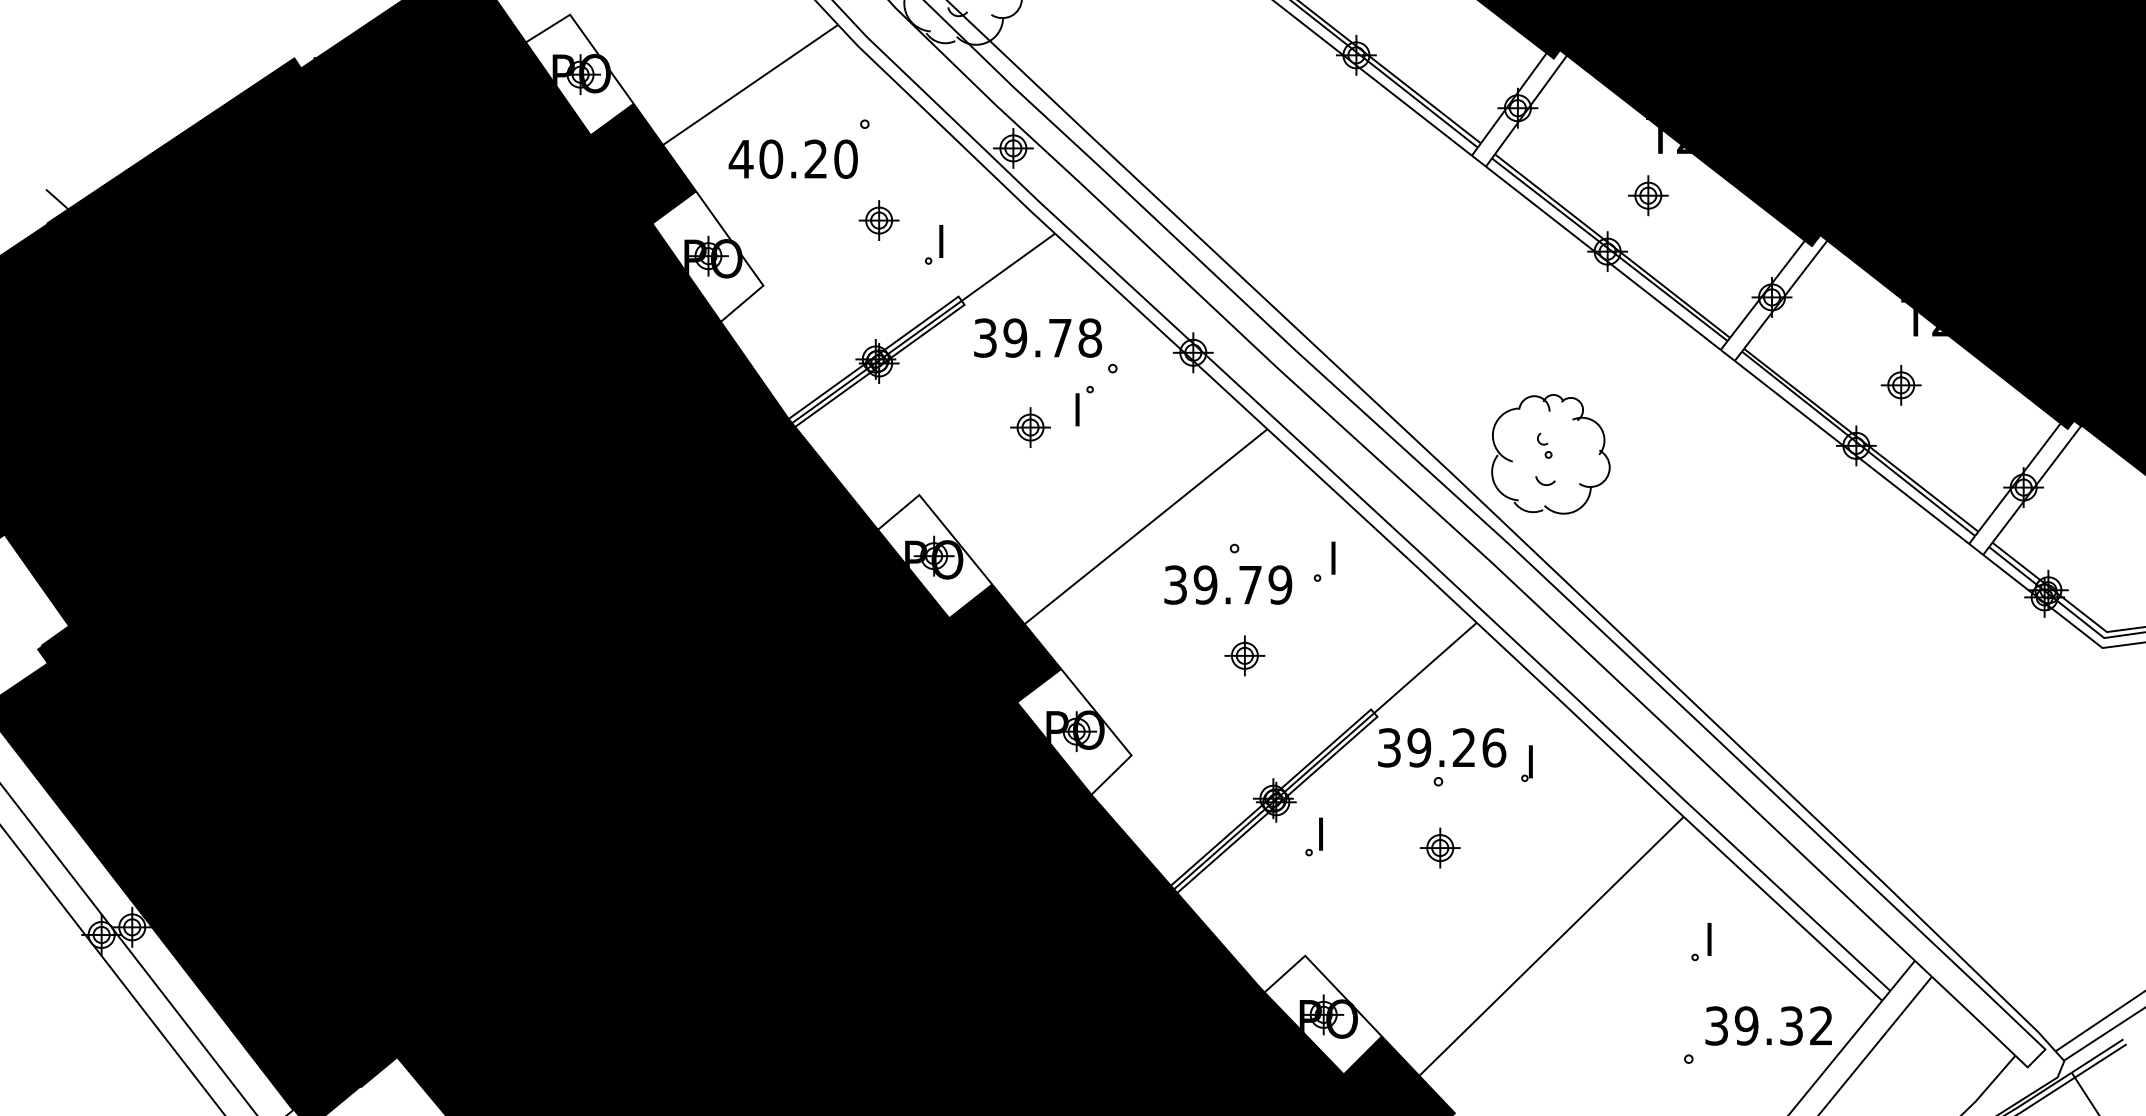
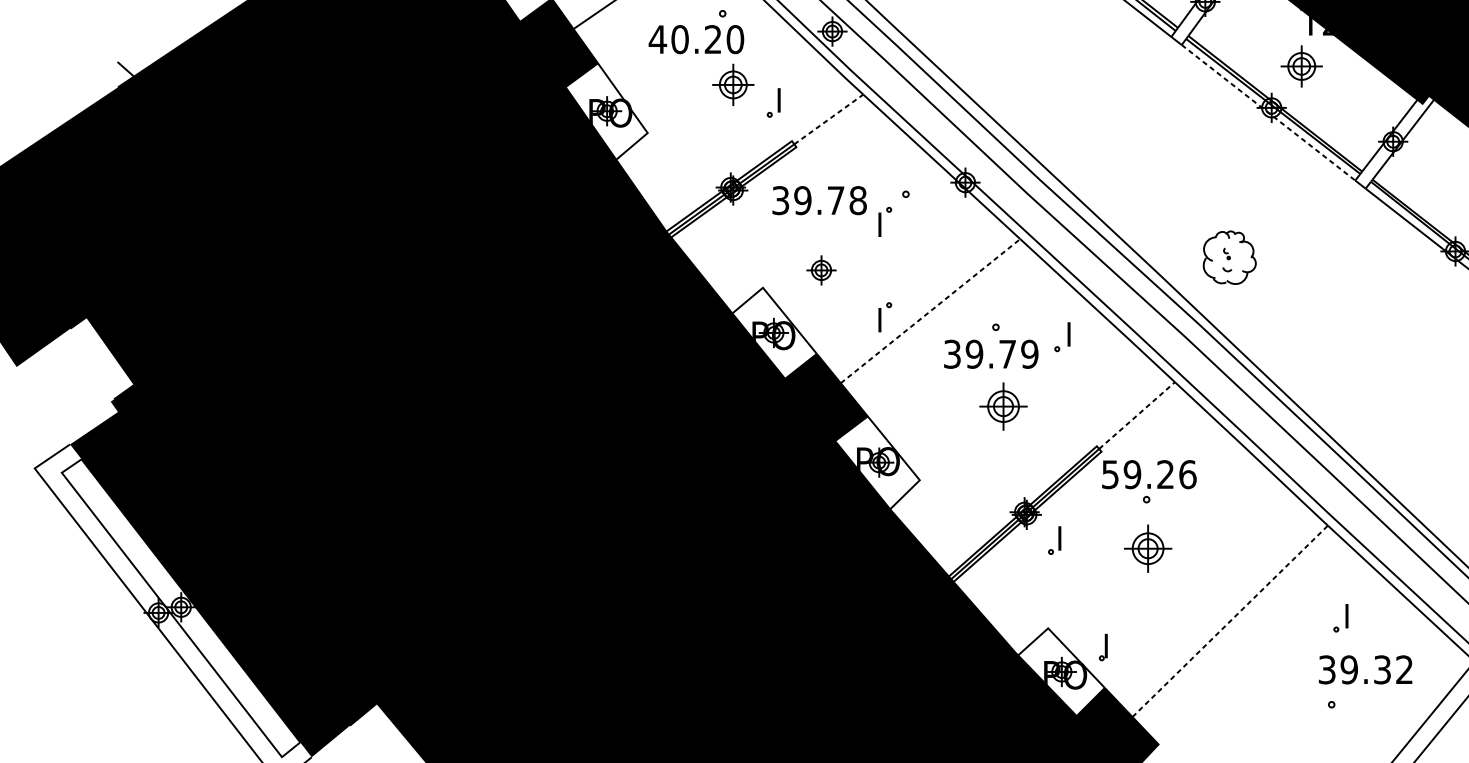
text: (792, 158) -> (695, 39), moved
part: (1648, 195) -> (1301, 66), size x1.4
part: (878, 220) -> (732, 84), size x1.4
line: (1603, 258) -> (1268, 112), solid -> dashed
line: (1008, 267) -> (828, 119), solid -> dashed
text: (1037, 337) -> (819, 200), moved
part: (1030, 427) -> (821, 270), moved
part: (1550, 454) -> (1229, 257), size x0.6
line: (1146, 526) -> (930, 311), solid -> dashed
part: (1084, 535) -> (885, 317), added
part: (1244, 655) -> (1003, 406), size x1.6
line: (1425, 667) -> (1137, 415), solid -> dashed
text: (1389, 747) -> (1110, 474), 39.26 -> 59.26
part: (1526, 763) -> (1103, 647), moved
part: (1439, 847) -> (1147, 548), size x1.6
line: (1551, 946) -> (1230, 621), solid -> dashed
text: (1768, 1025) -> (1365, 669), moved

